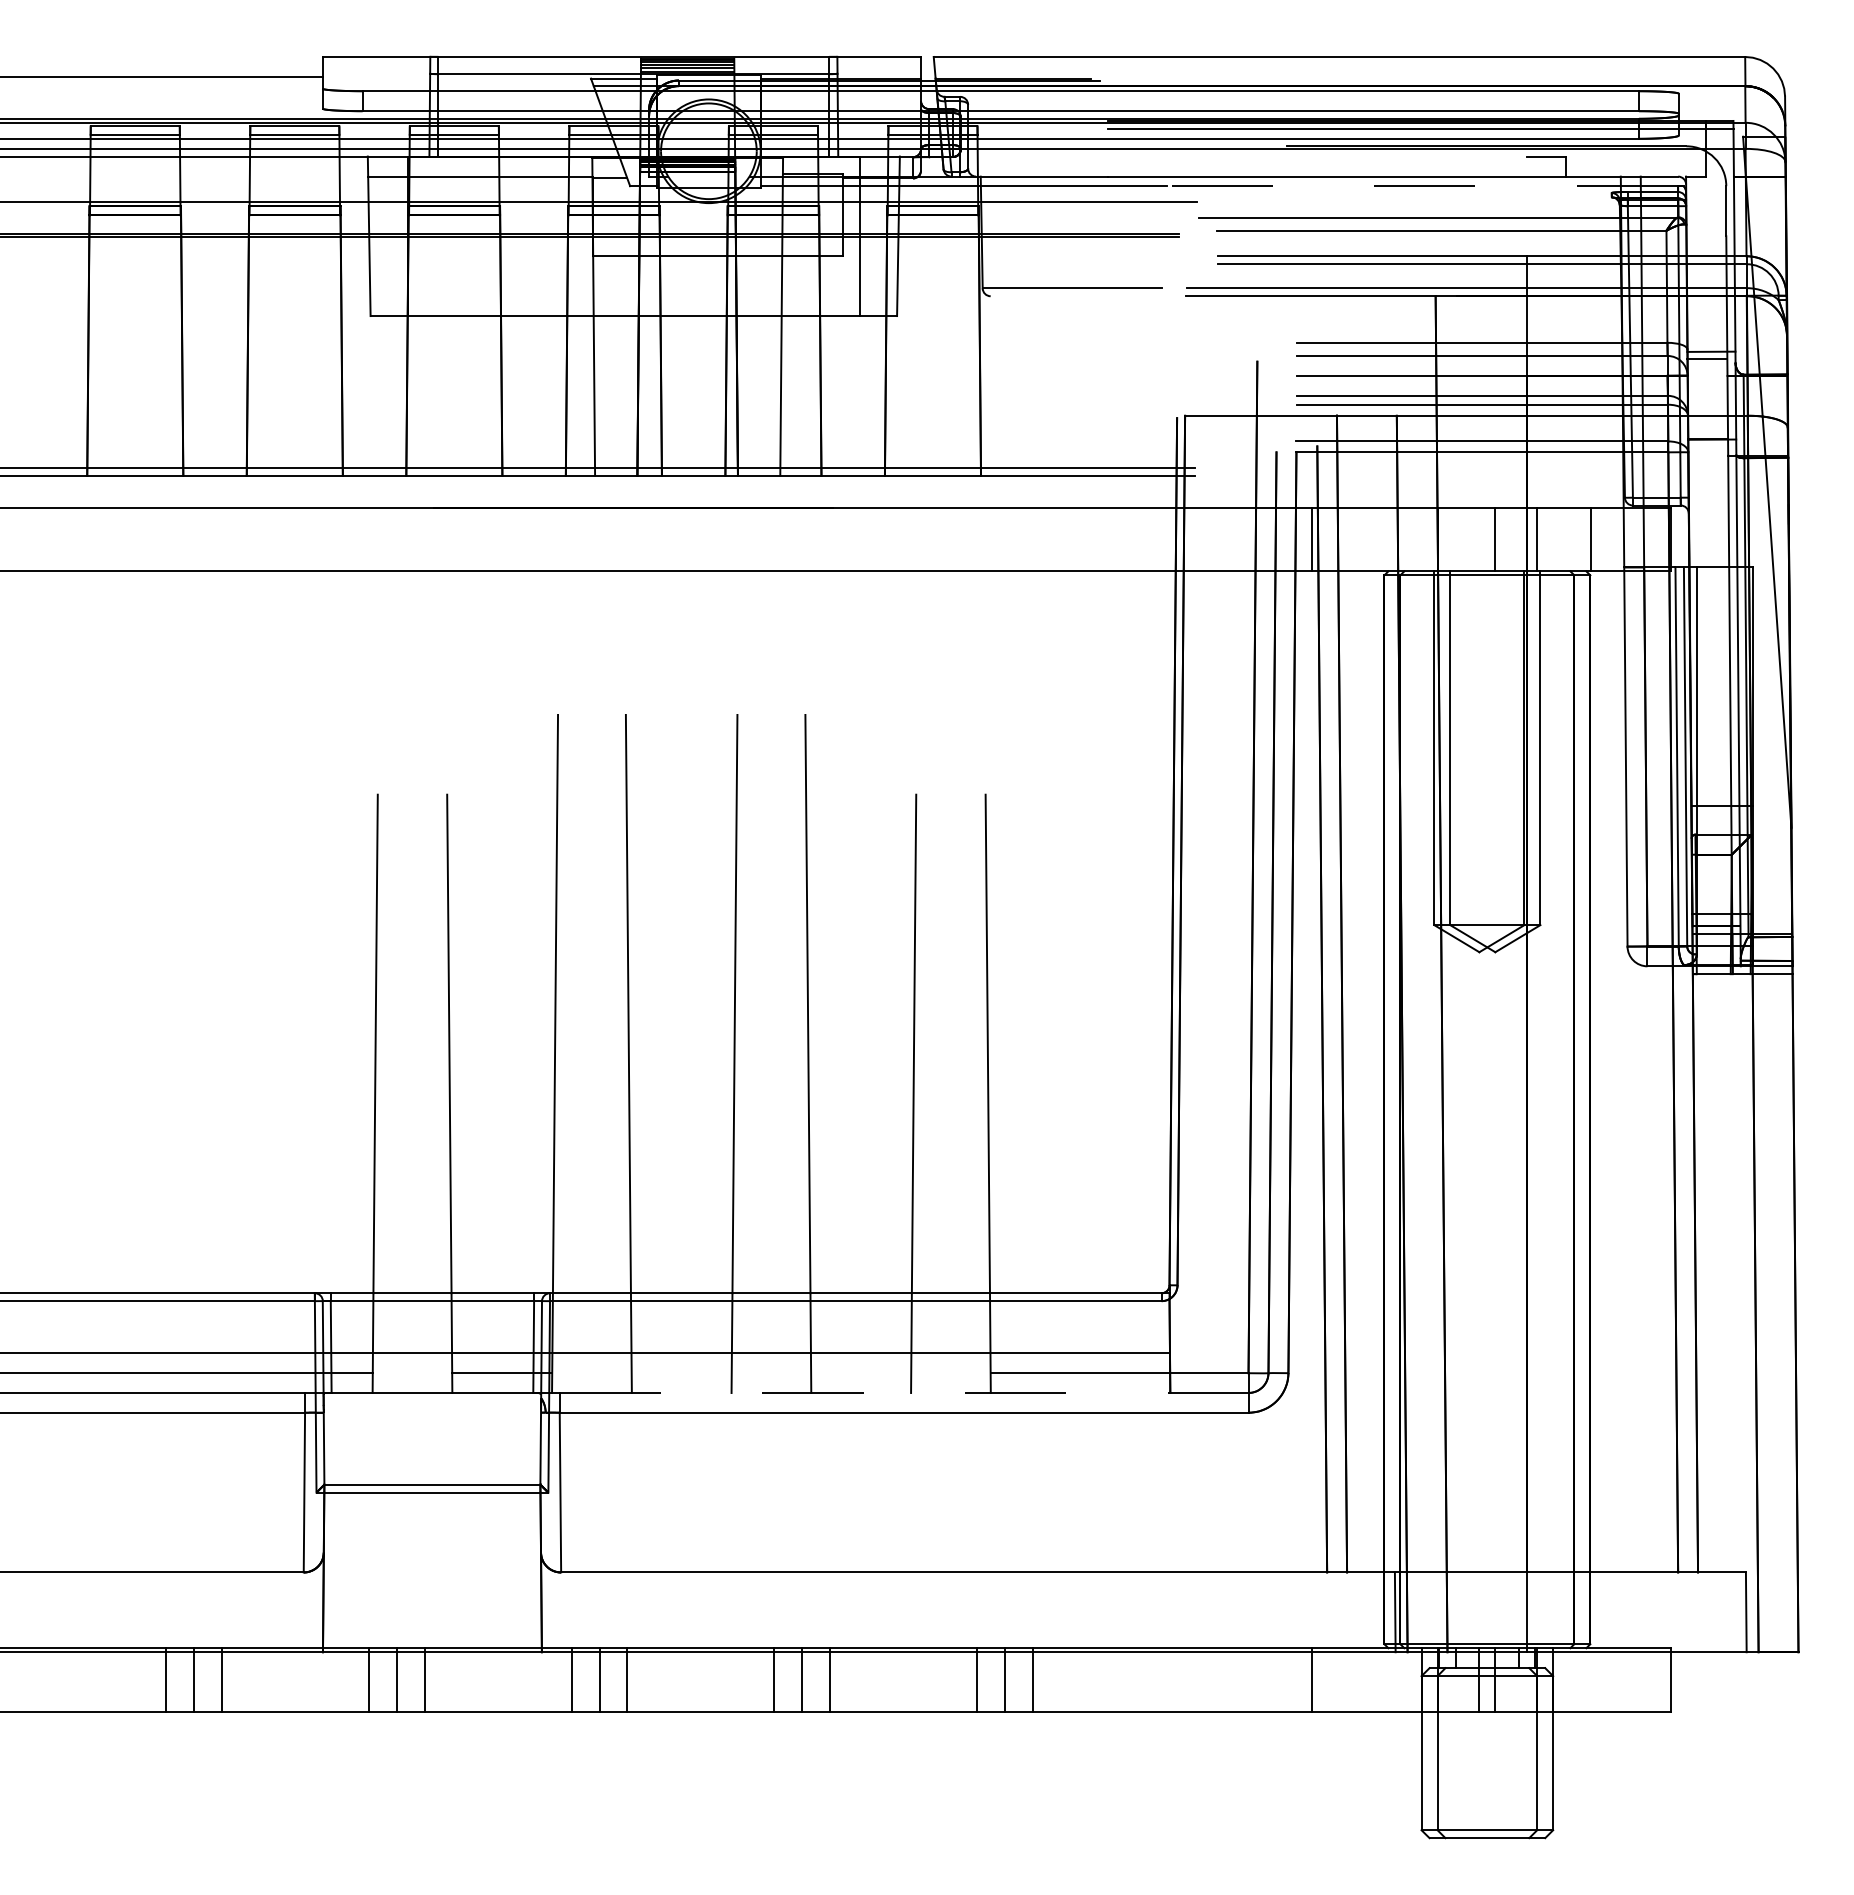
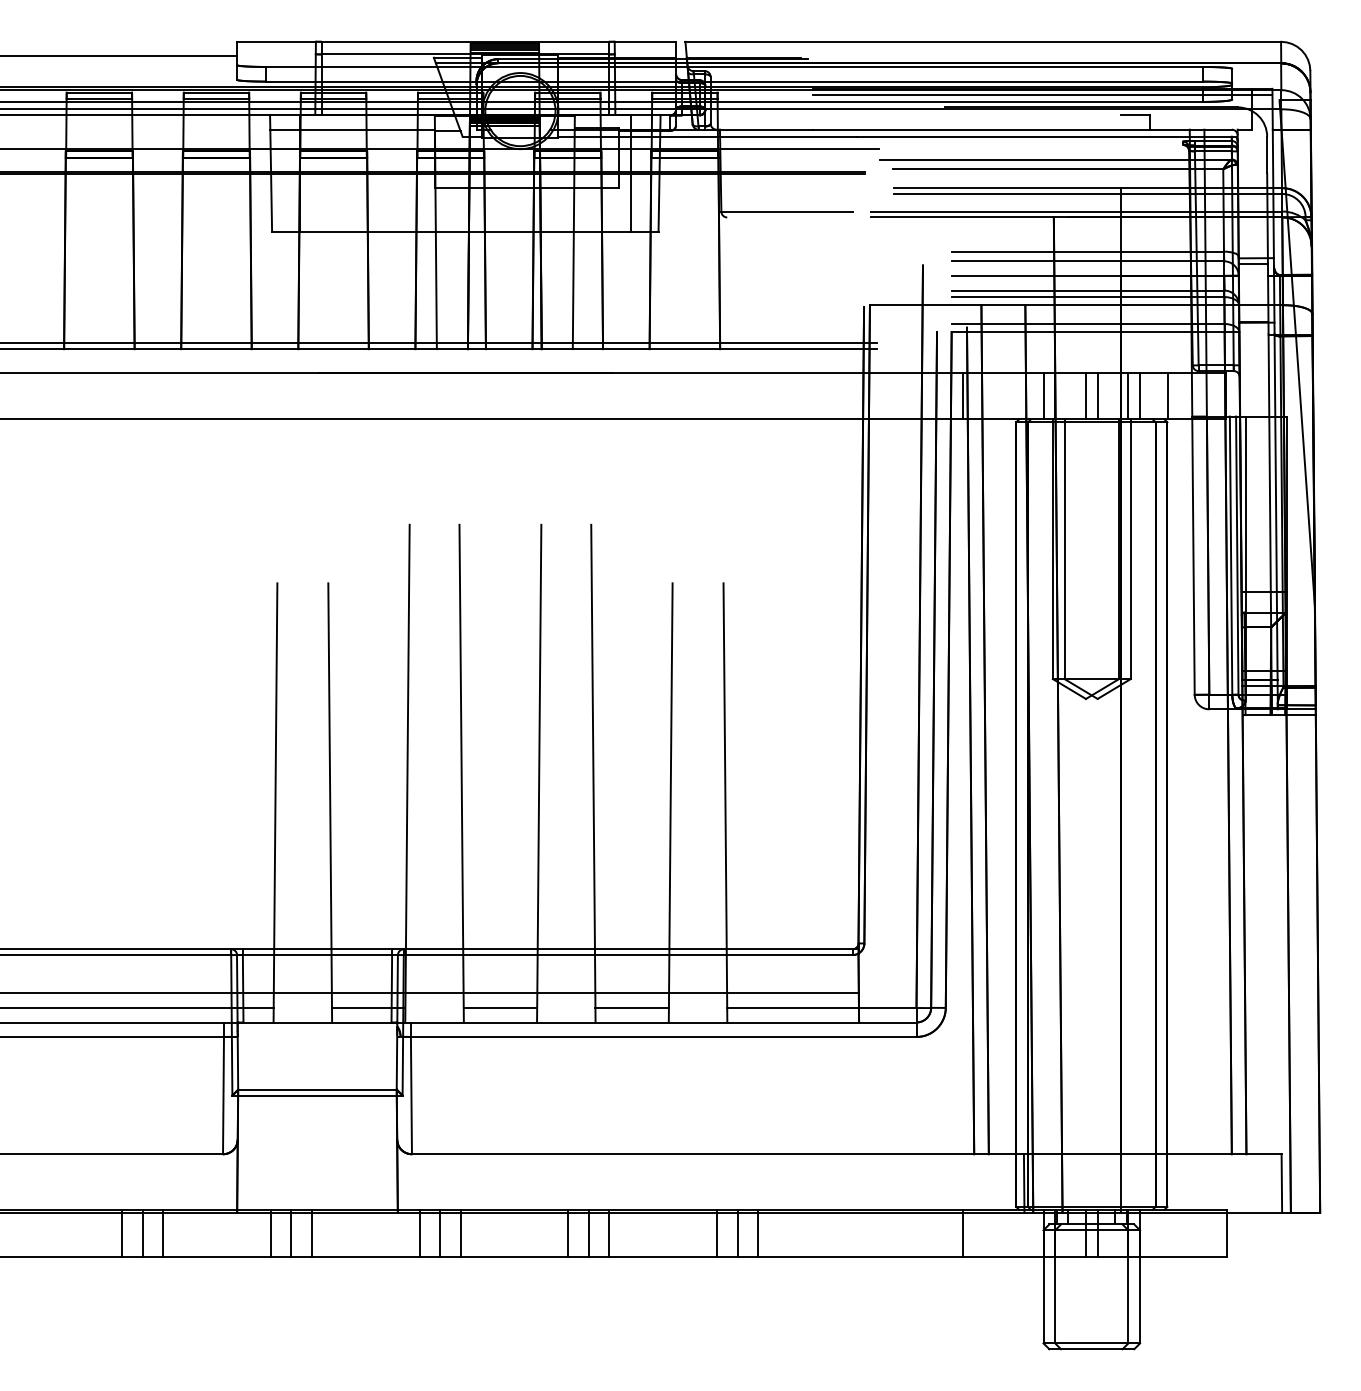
line: (1422, 186) -> (1044, 136), dashed -> solid
line: (1421, 539) -> (1043, 396), added
line: (1479, 539) -> (1086, 396), added
line: (1553, 539) -> (1140, 396), added
line: (681, 1373) -> (500, 1008), added
line: (861, 1373) -> (632, 1008), added
line: (904, 1393) -> (663, 1022), dashed -> solid

